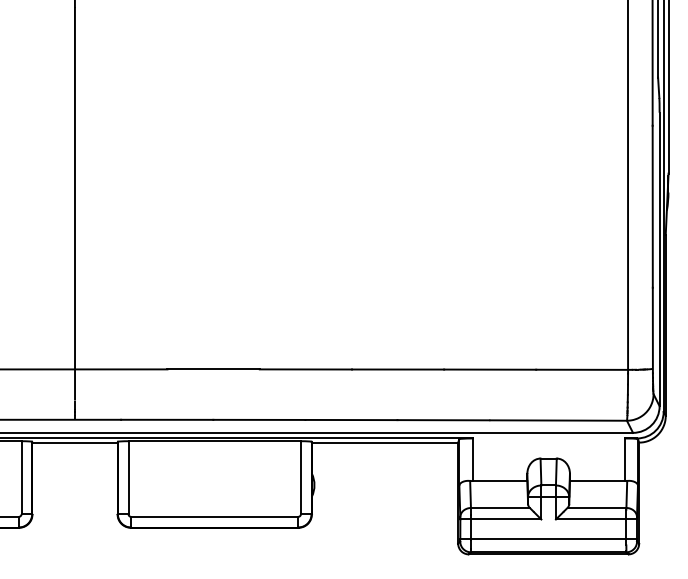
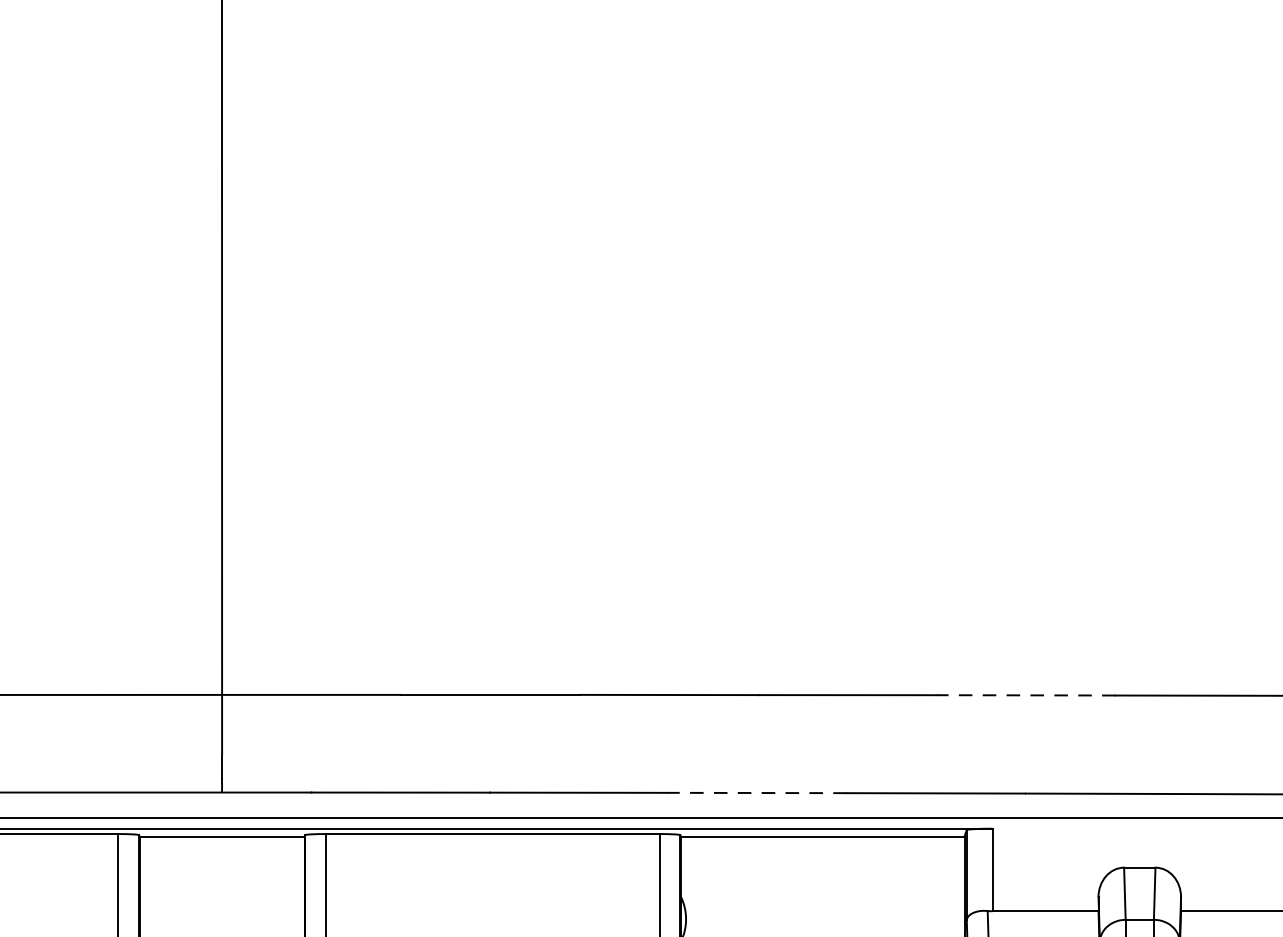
line: (489, 369) -> (1025, 695), solid -> dashed
line: (350, 420) -> (755, 793), solid -> dashed

